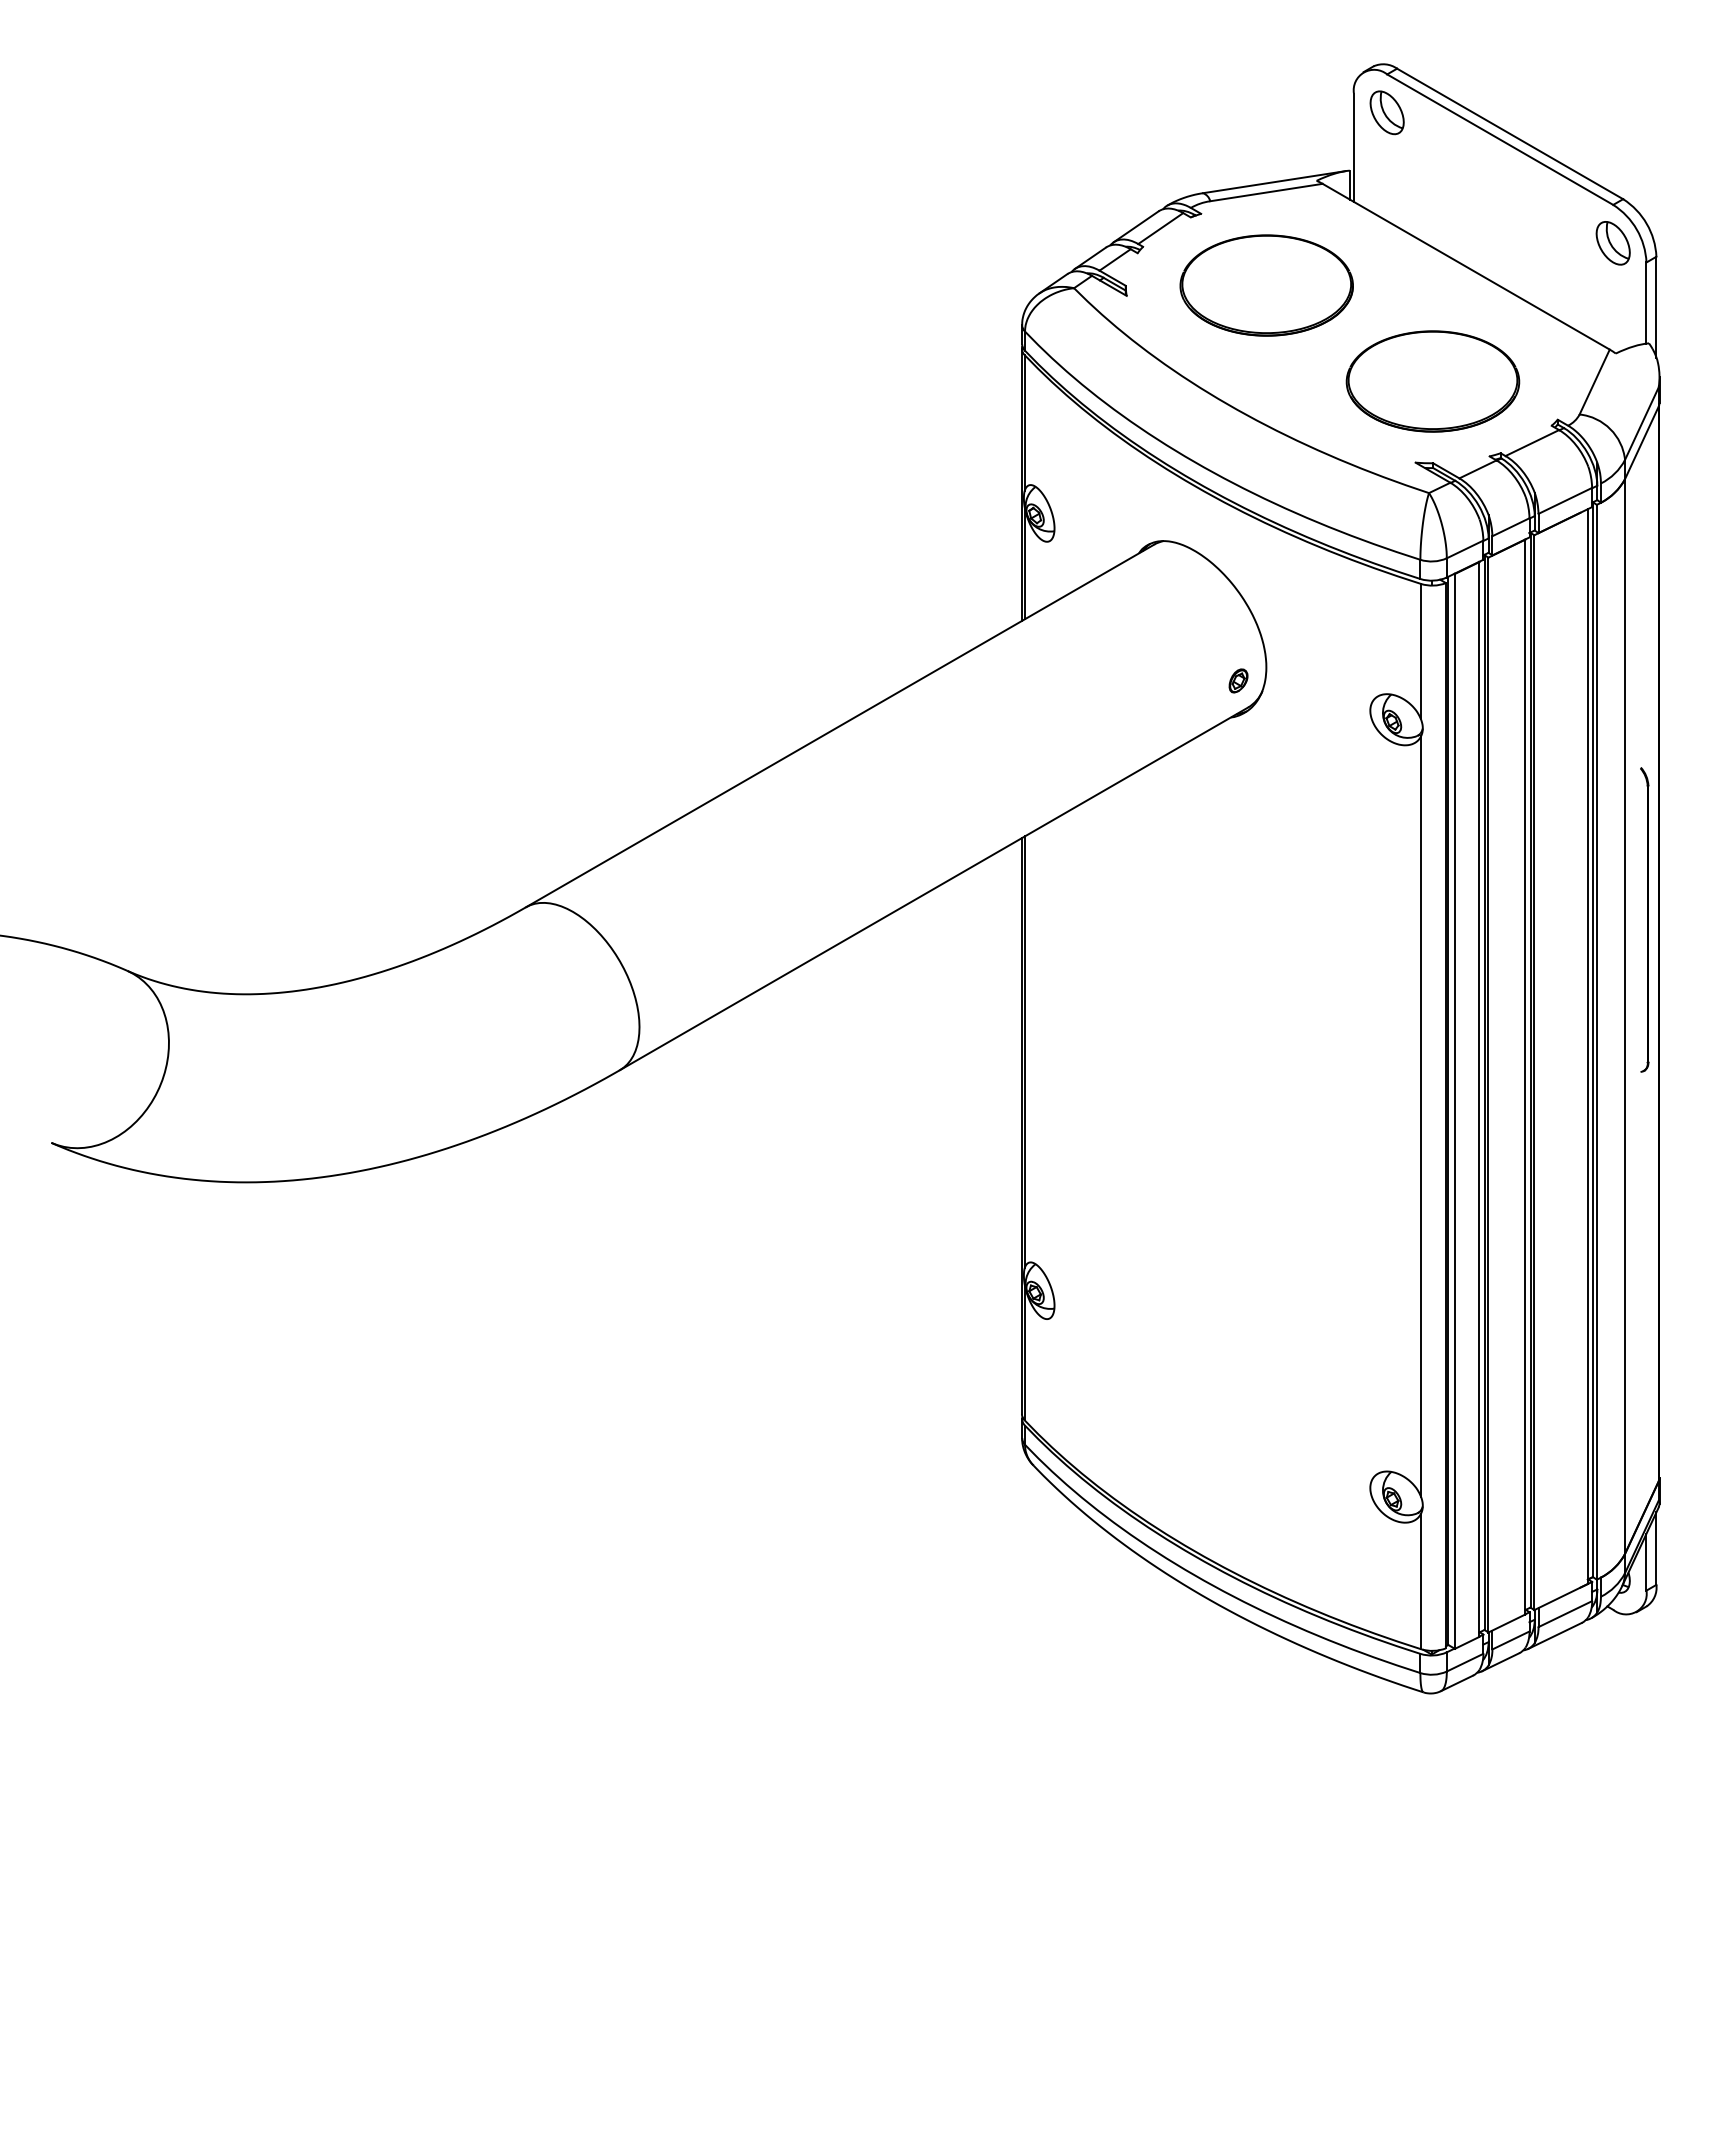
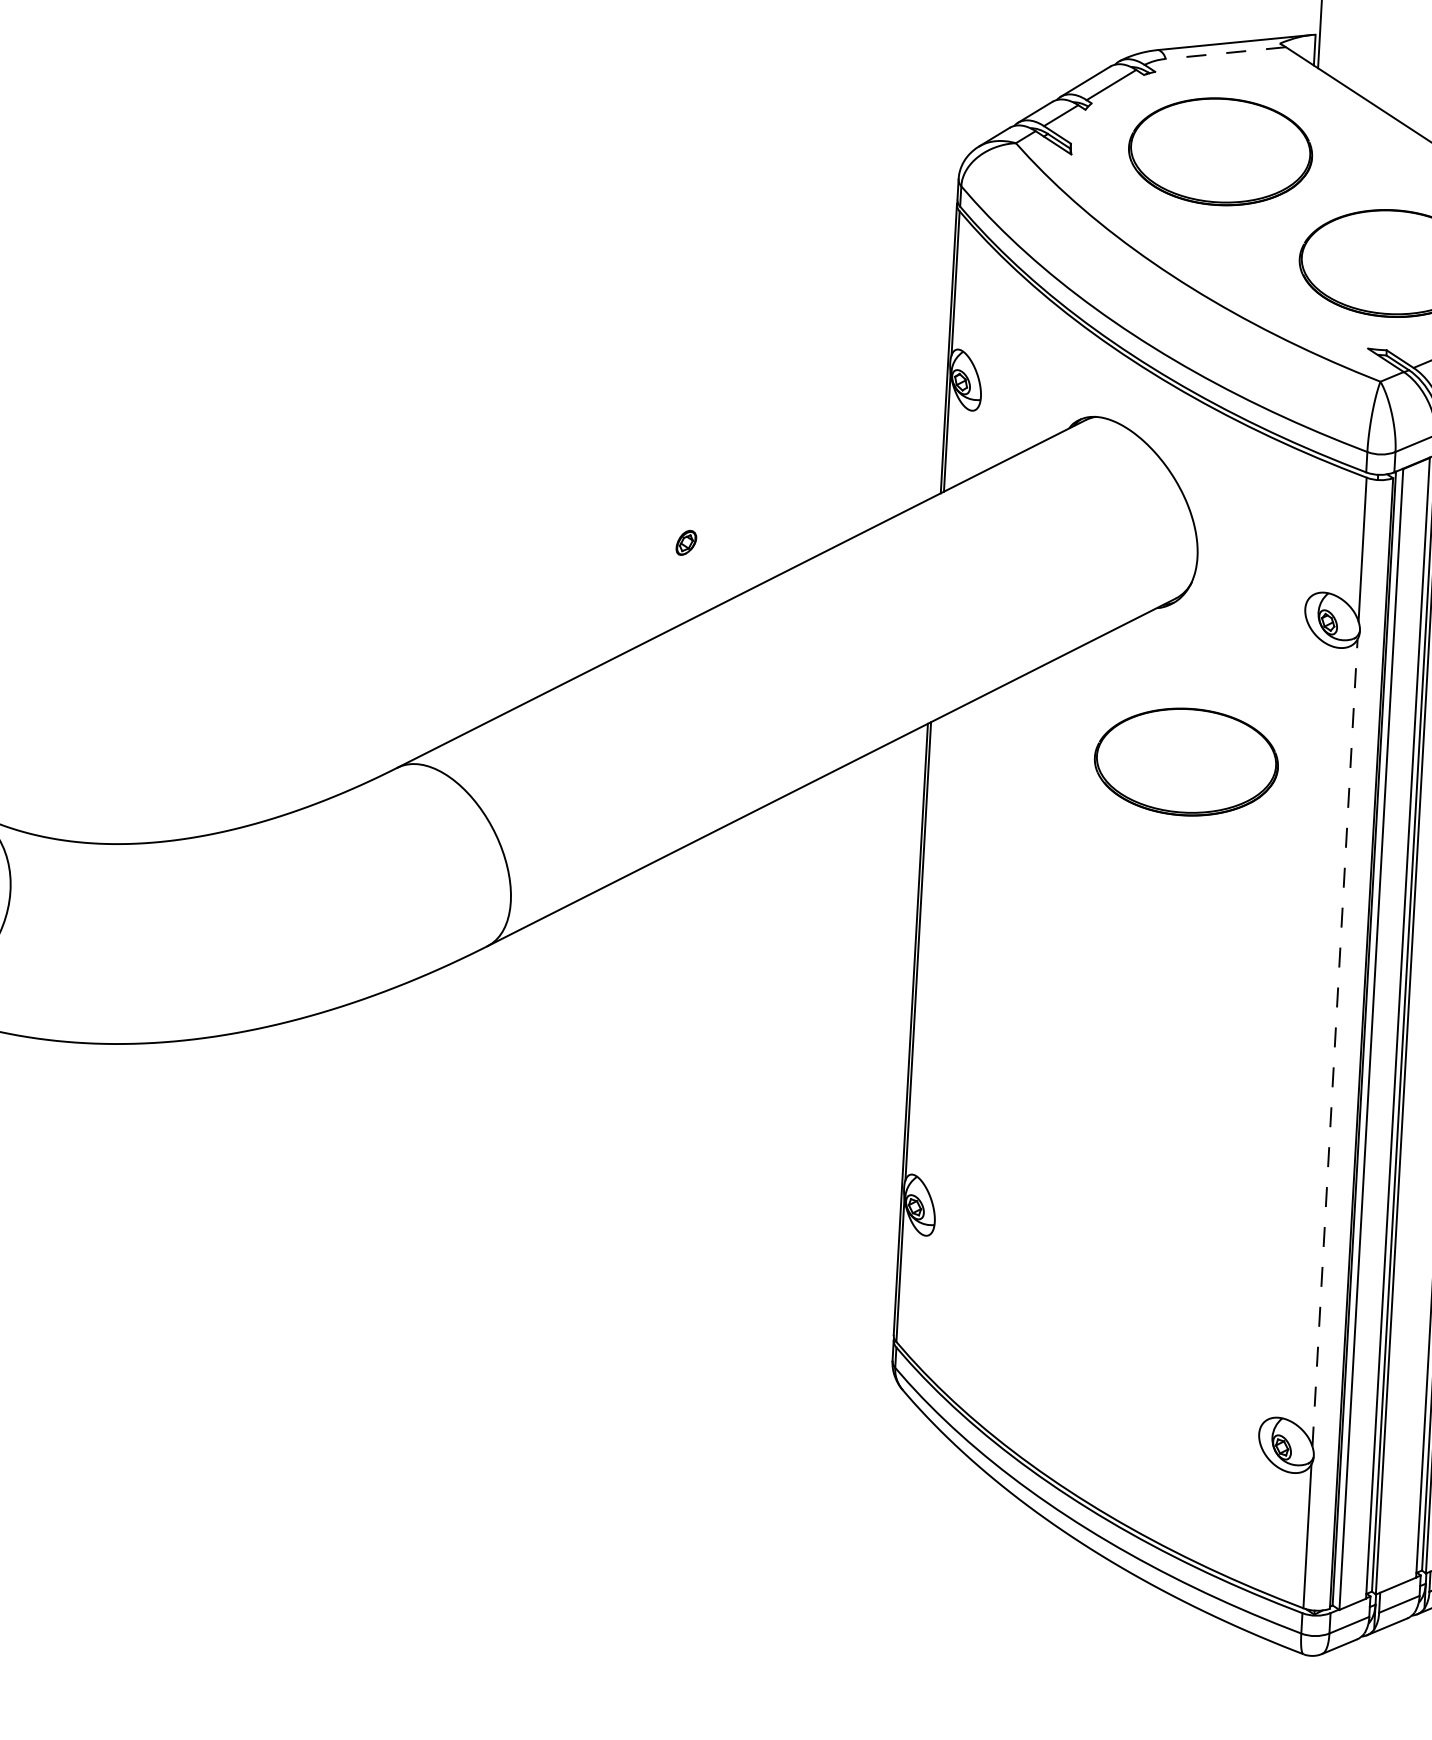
line: (1266, 192) -> (1225, 53), solid -> dashed
part: (1238, 680) -> (686, 542), moved
part: (1266, 860) -> (1186, 762), added
line: (1421, 1116) -> (1335, 1042), solid -> dashed

